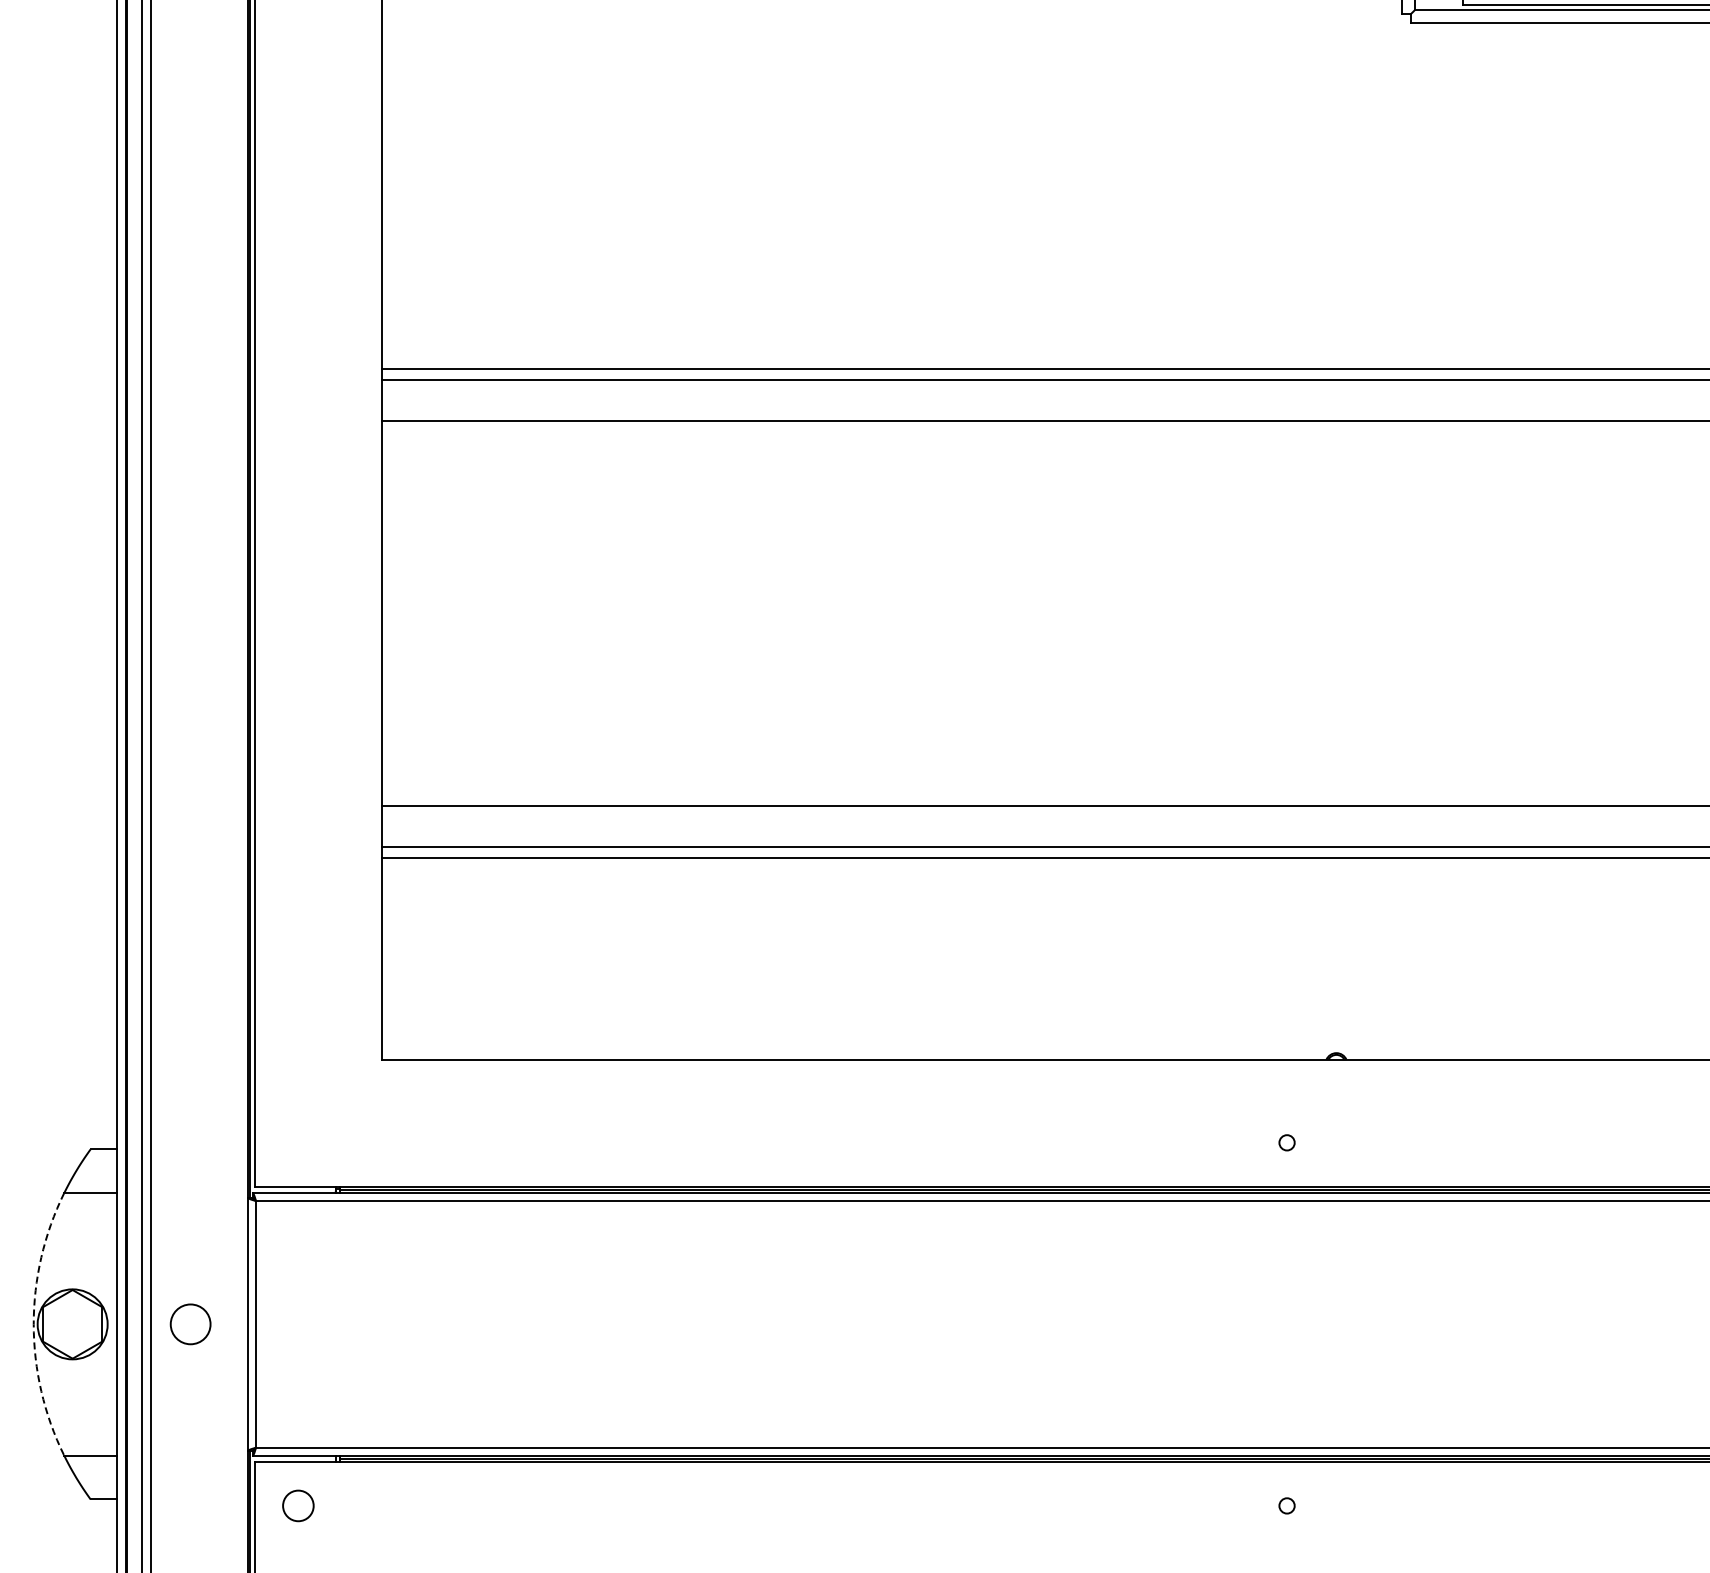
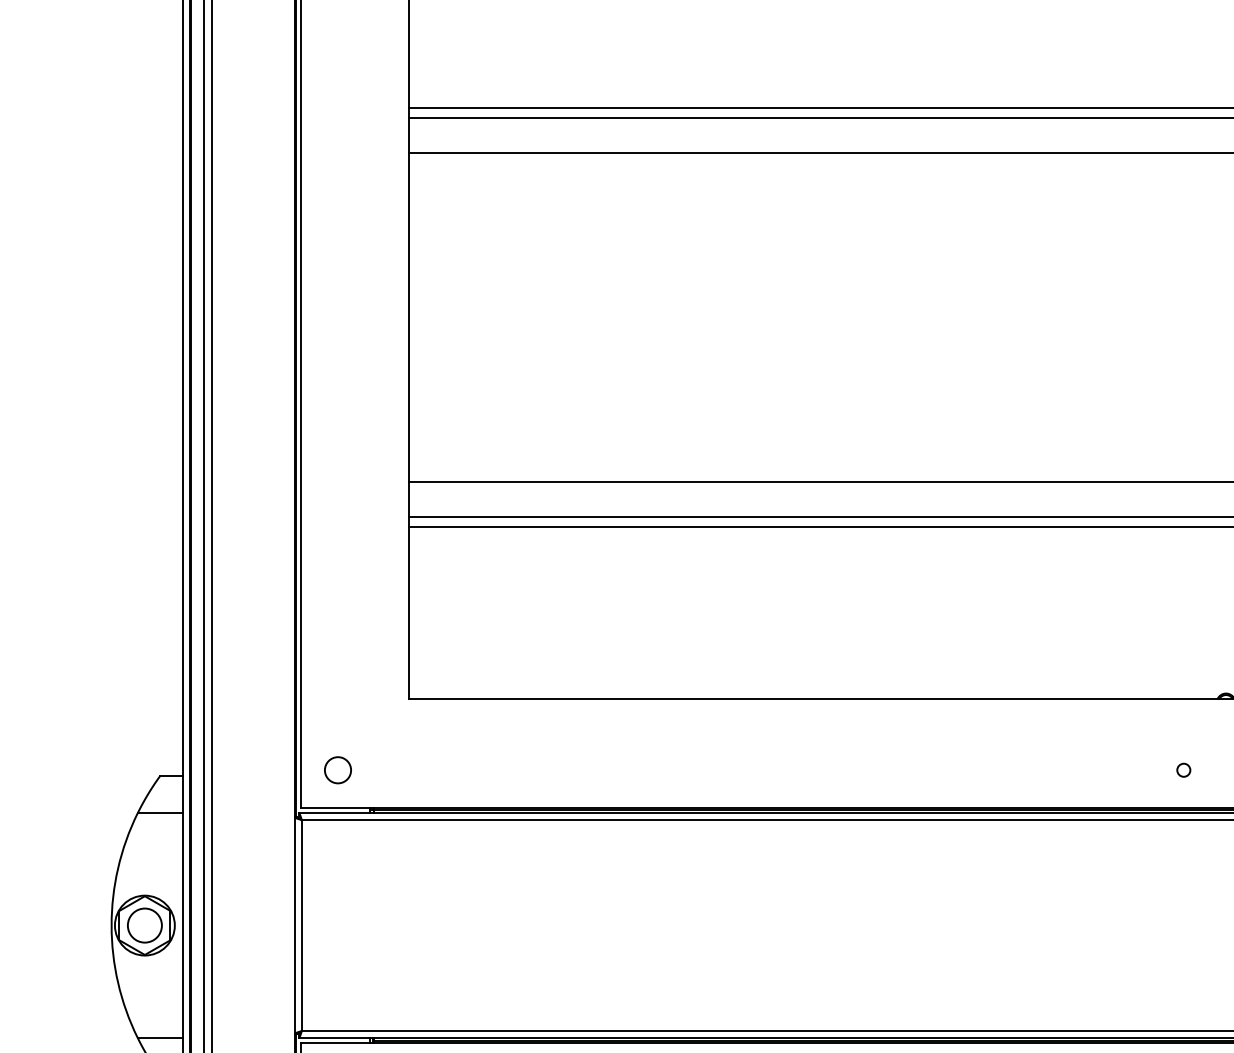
circle: (298, 1142) -> (338, 769), added
arc: (33, 1324) -> (111, 925), dashed -> solid
circle: (190, 1324) -> (144, 925), moved

